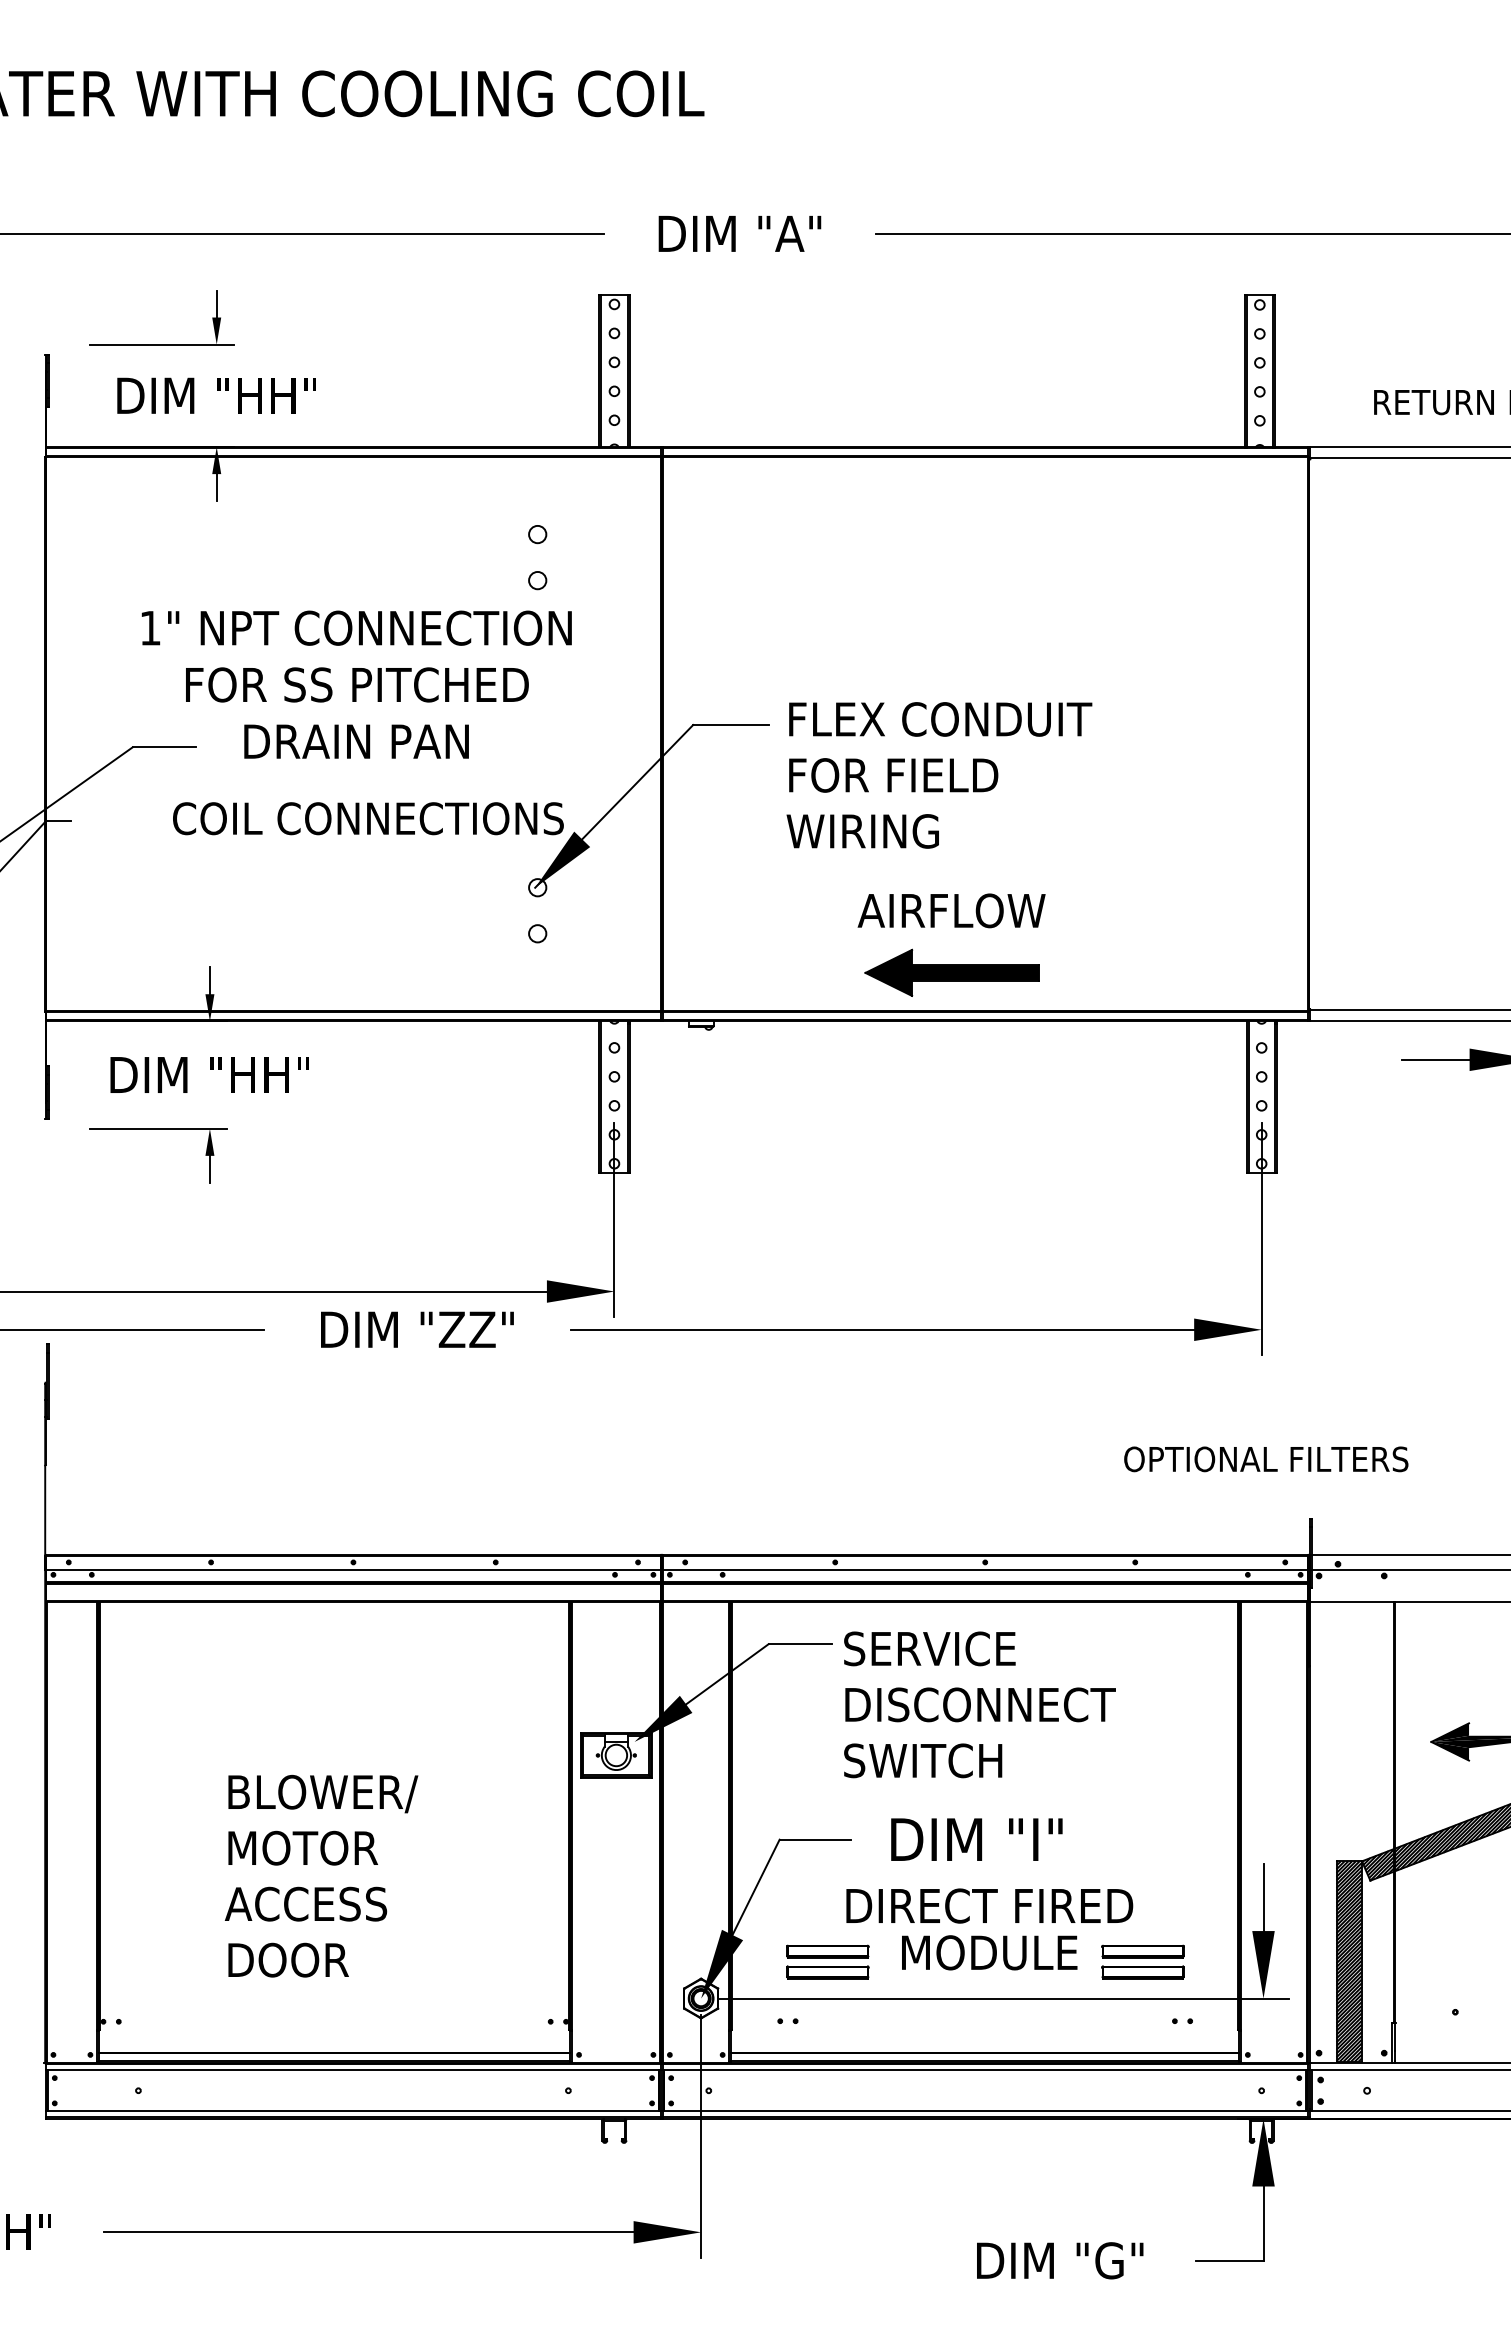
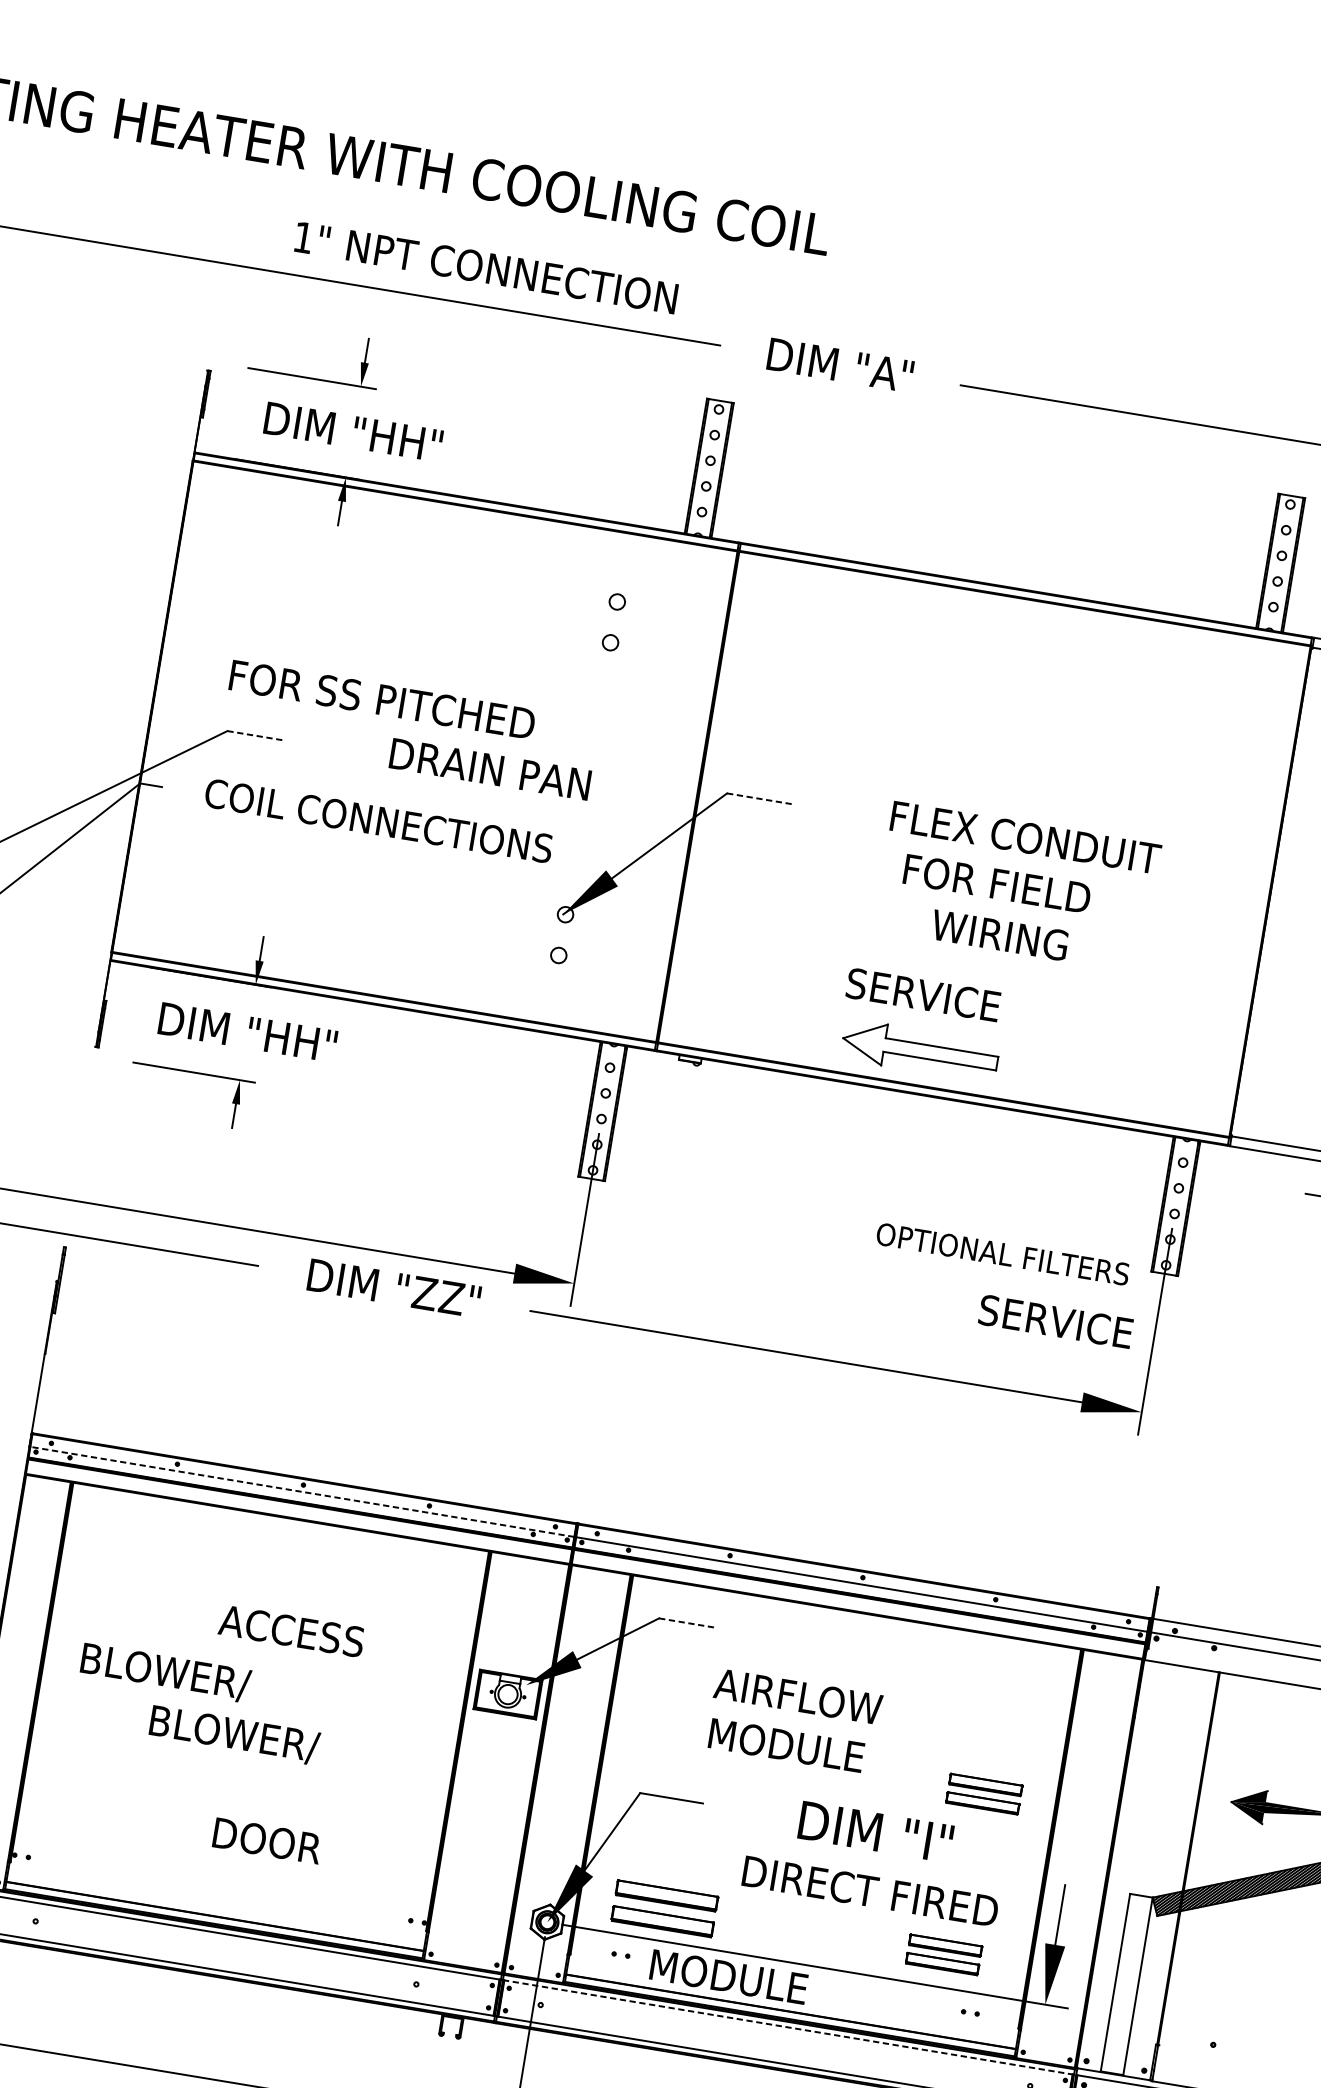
text: (356, 627) -> (486, 267), moved
text: (357, 684) -> (382, 699), moved
text: (940, 719) -> (1025, 837), moved
line: (731, 725) -> (760, 799), solid -> dashed
text: (356, 741) -> (490, 769), moved
line: (164, 747) -> (255, 735), solid -> dashed
text: (893, 775) -> (997, 884), moved
text: (368, 818) -> (378, 820), moved
text: (862, 831) -> (999, 935), moved
text: (951, 910) -> (928, 995), AIRFLOW -> SERVICE
fill: (952, 972) -> (920, 1050), removed
text: (1266, 1459) -> (1003, 1254), moved
line: (352, 1570) -> (301, 1492), solid -> dashed
line: (800, 1644) -> (687, 1623), solid -> dashed
text: (929, 1648) -> (1055, 1321), moved
text: (978, 1704) -> (836, 1702), DISCONNECT -> AIRFLOW
text: (931, 1760) -> (786, 1745), SWITCH -> MODULE
part: (1157, 1777) -> (983, 1793), added
text: (323, 1793) -> (166, 1672), moved
text: (976, 1839) -> (875, 1831), moved
text: (325, 1849) -> (236, 1735), MOTOR -> BLOWER/
text: (305, 1903) -> (291, 1630), moved
text: (989, 1905) -> (870, 1891), moved
text: (989, 1952) -> (728, 1976), moved
text: (288, 1959) -> (267, 1840), moved
part: (827, 1961) -> (664, 1907), size x1.4
hatch: (1348, 1961) -> (1126, 1984), removed
line: (985, 2070) -> (788, 2027), solid -> dashed

